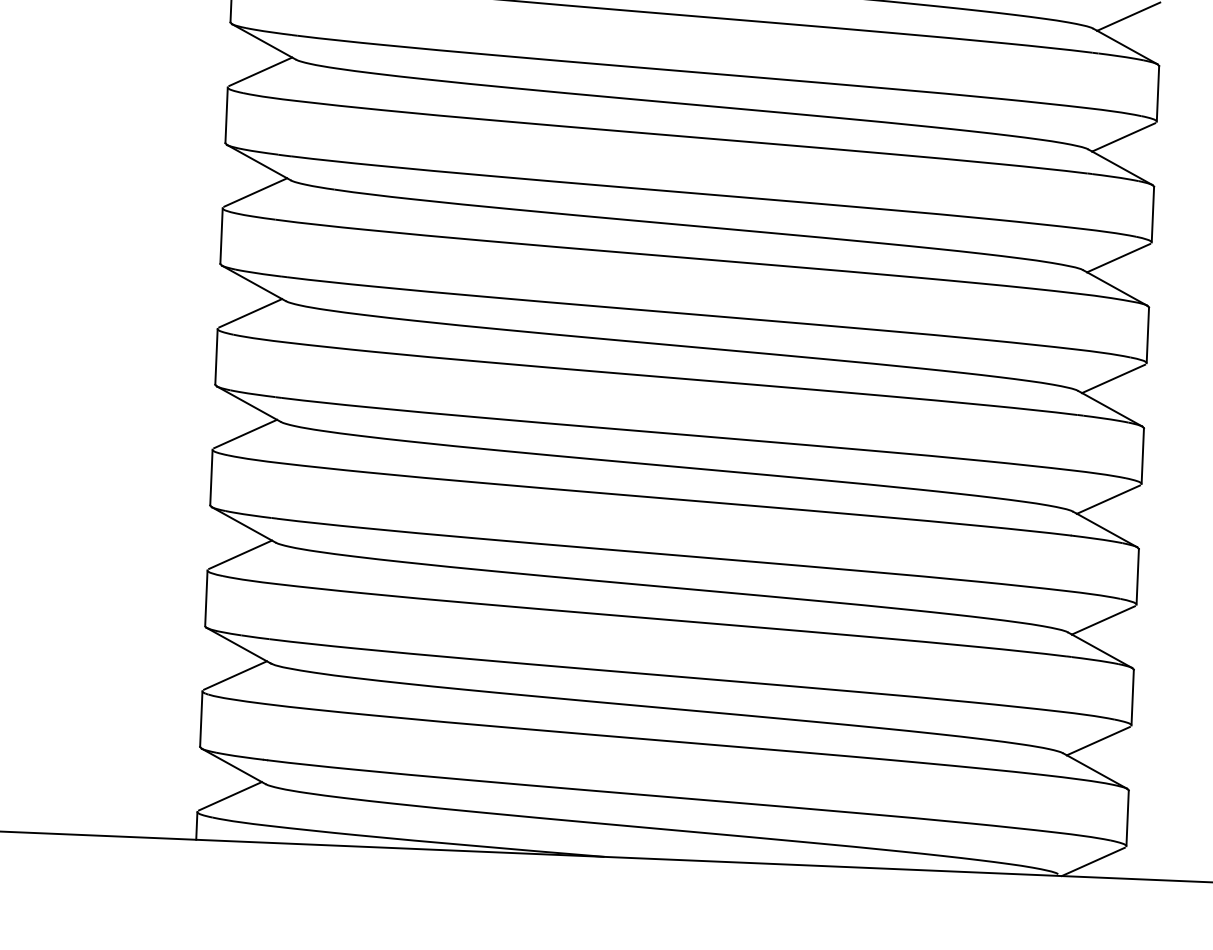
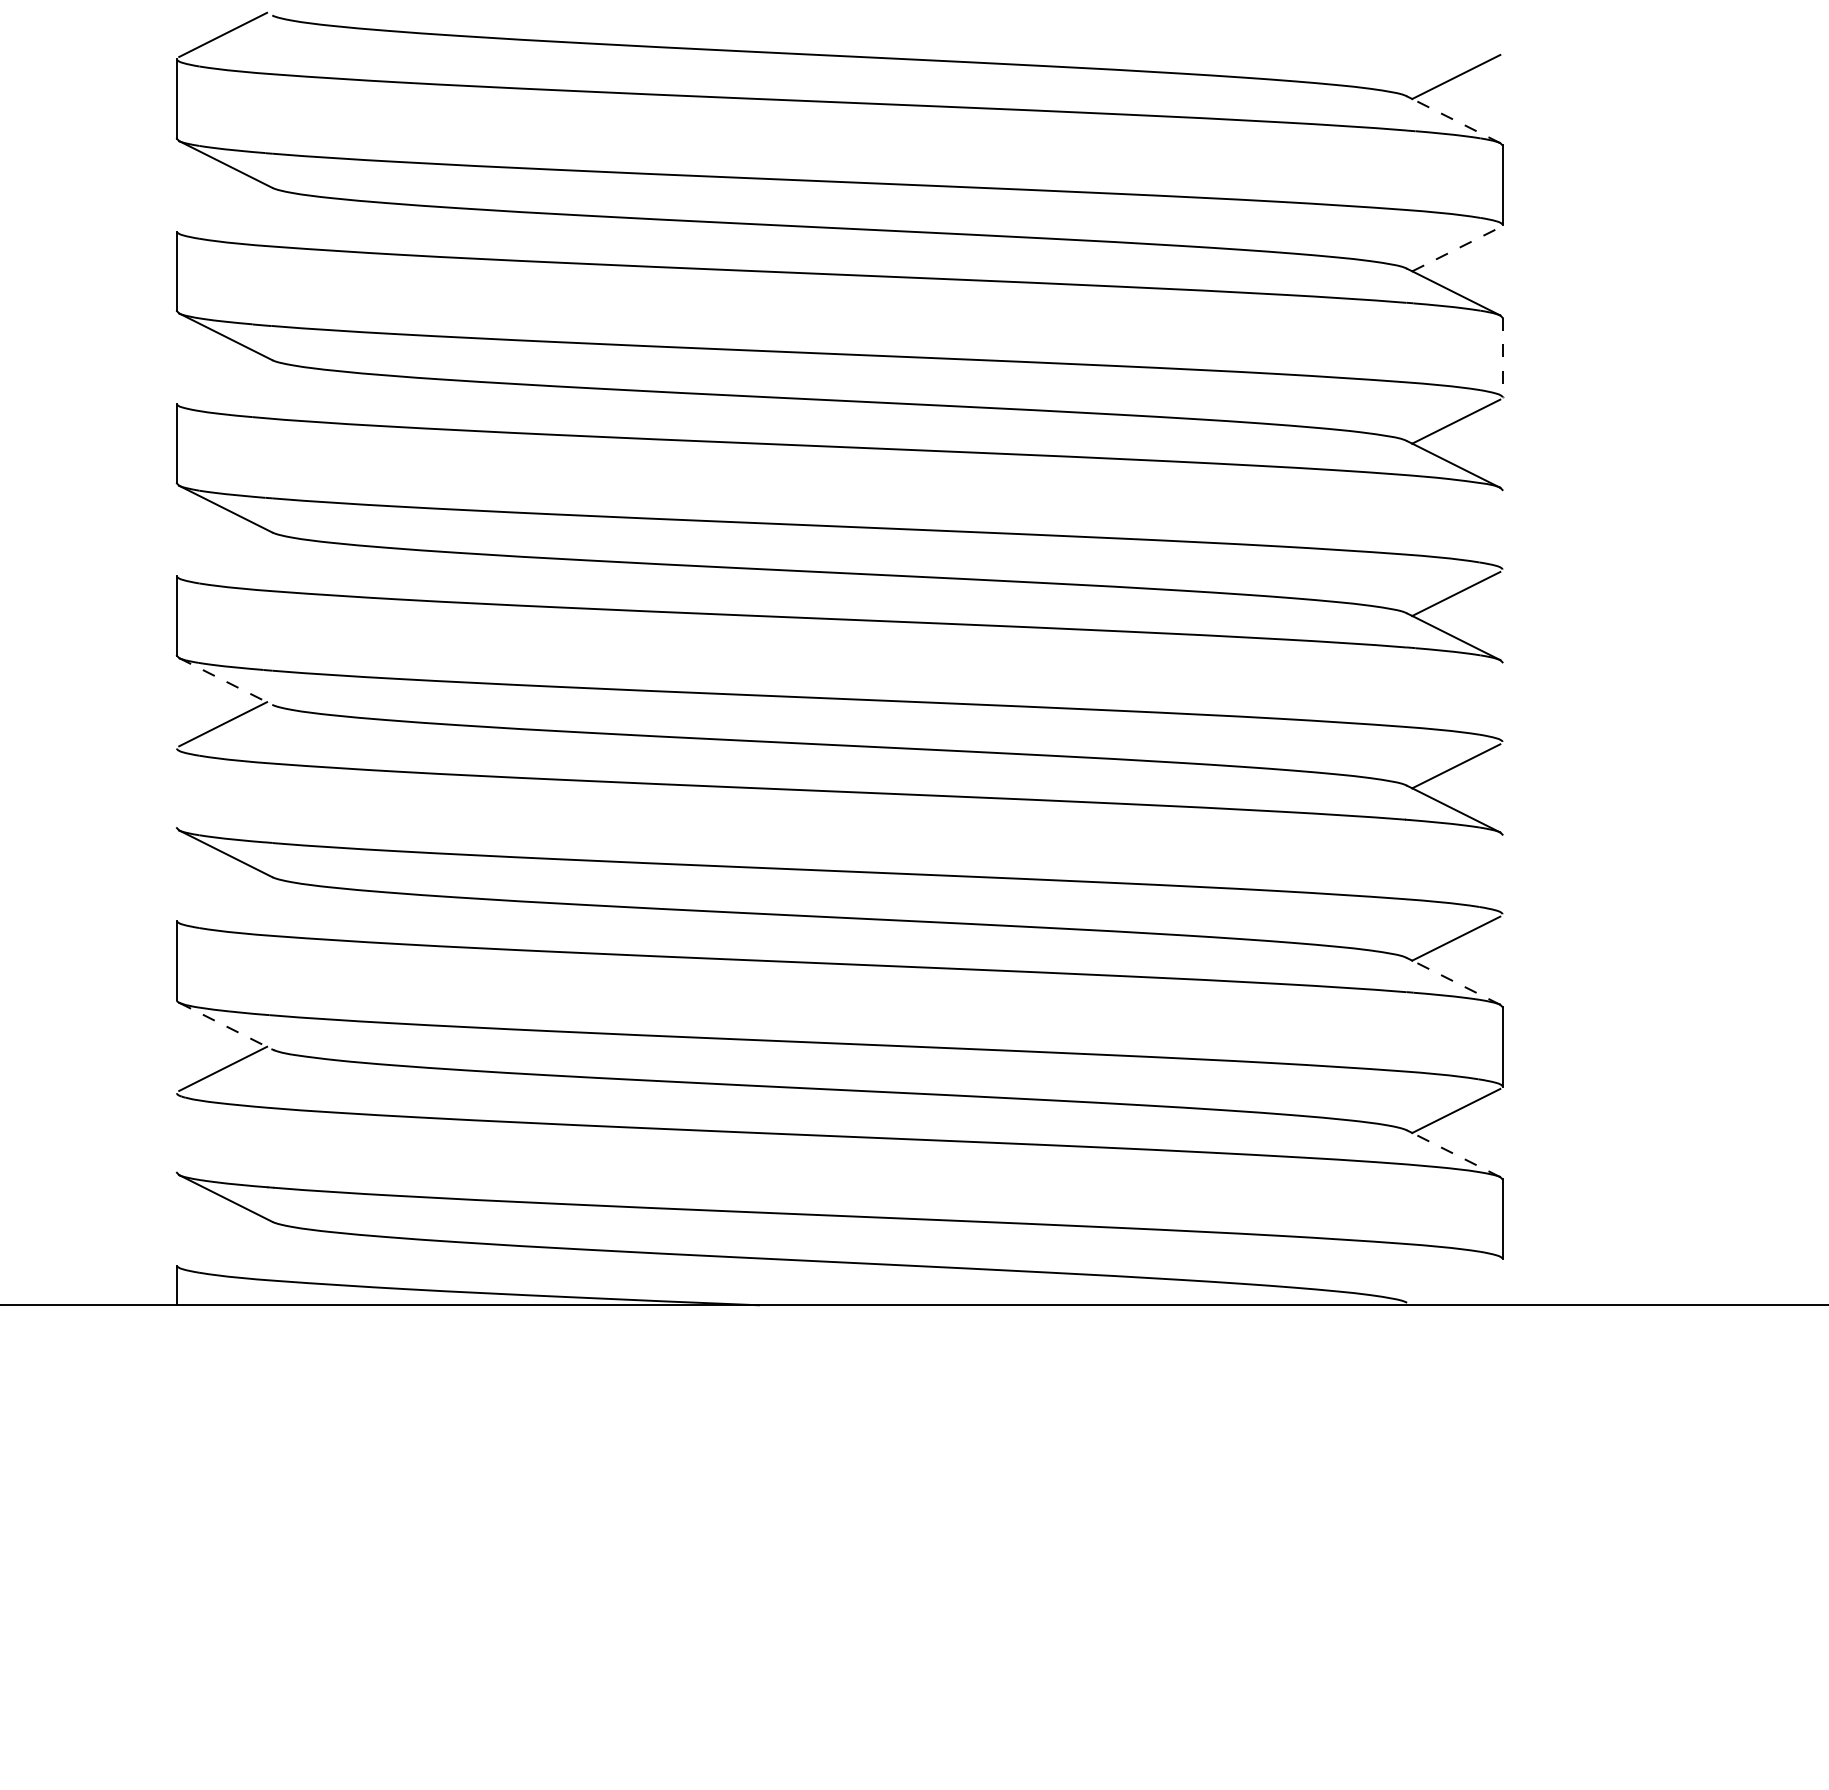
line: (1126, 47) -> (1455, 120), solid -> dashed
line: (261, 71) -> (223, 207), removed
line: (1123, 137) -> (1456, 249), solid -> dashed
line: (256, 192) -> (223, 379), removed
line: (1152, 214) -> (1502, 357), solid -> dashed
line: (250, 312) -> (223, 551), removed
line: (1147, 335) -> (1502, 529), removed
line: (249, 404) -> (226, 681), solid -> dashed
line: (1142, 455) -> (1502, 701), removed
line: (211, 477) -> (176, 788), removed
line: (240, 554) -> (223, 896), removed
line: (1137, 576) -> (1502, 874), removed
line: (239, 645) -> (226, 1026), solid -> dashed
line: (1101, 651) -> (1455, 982), solid -> dashed
line: (201, 718) -> (176, 1132), removed
line: (1096, 771) -> (1455, 1154), solid -> dashed
line: (230, 796) -> (223, 1241), removed
line: (1093, 862) -> (1456, 1283), removed

